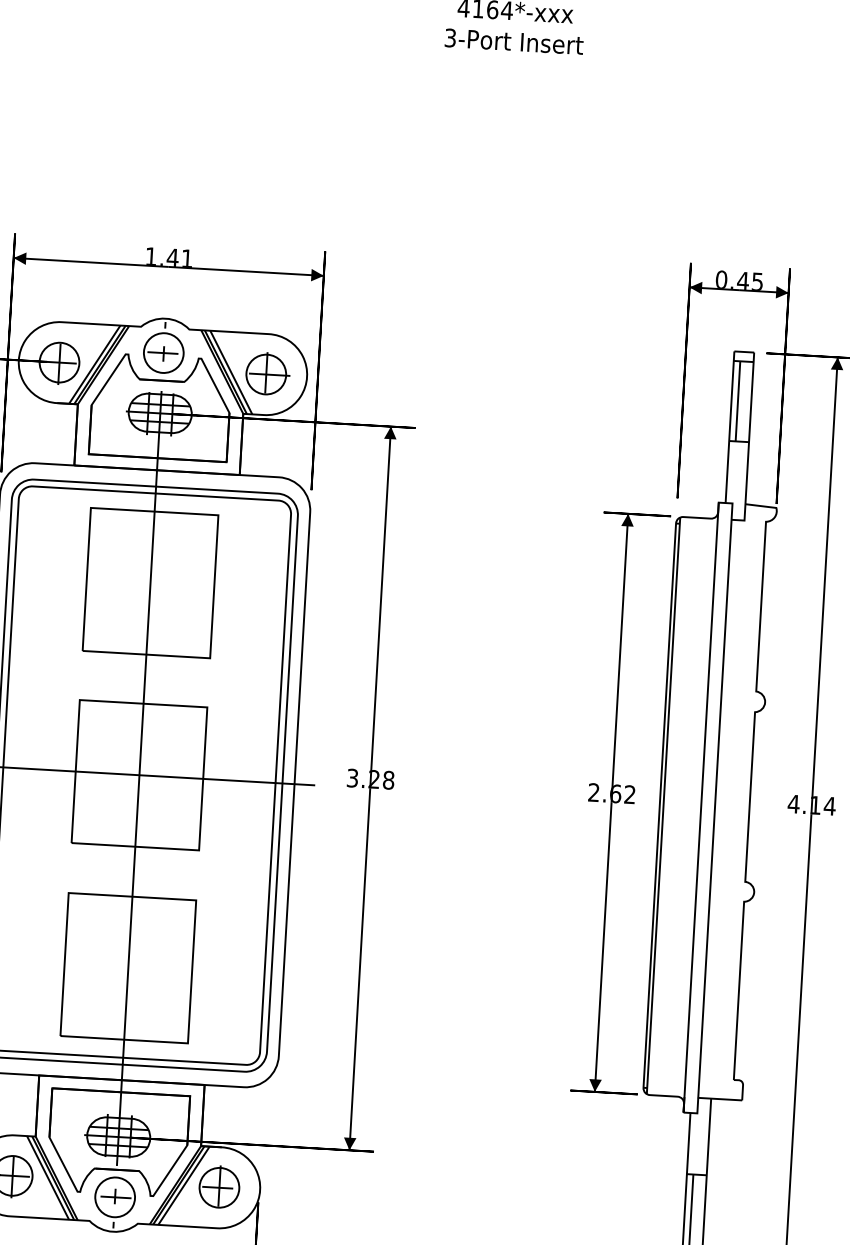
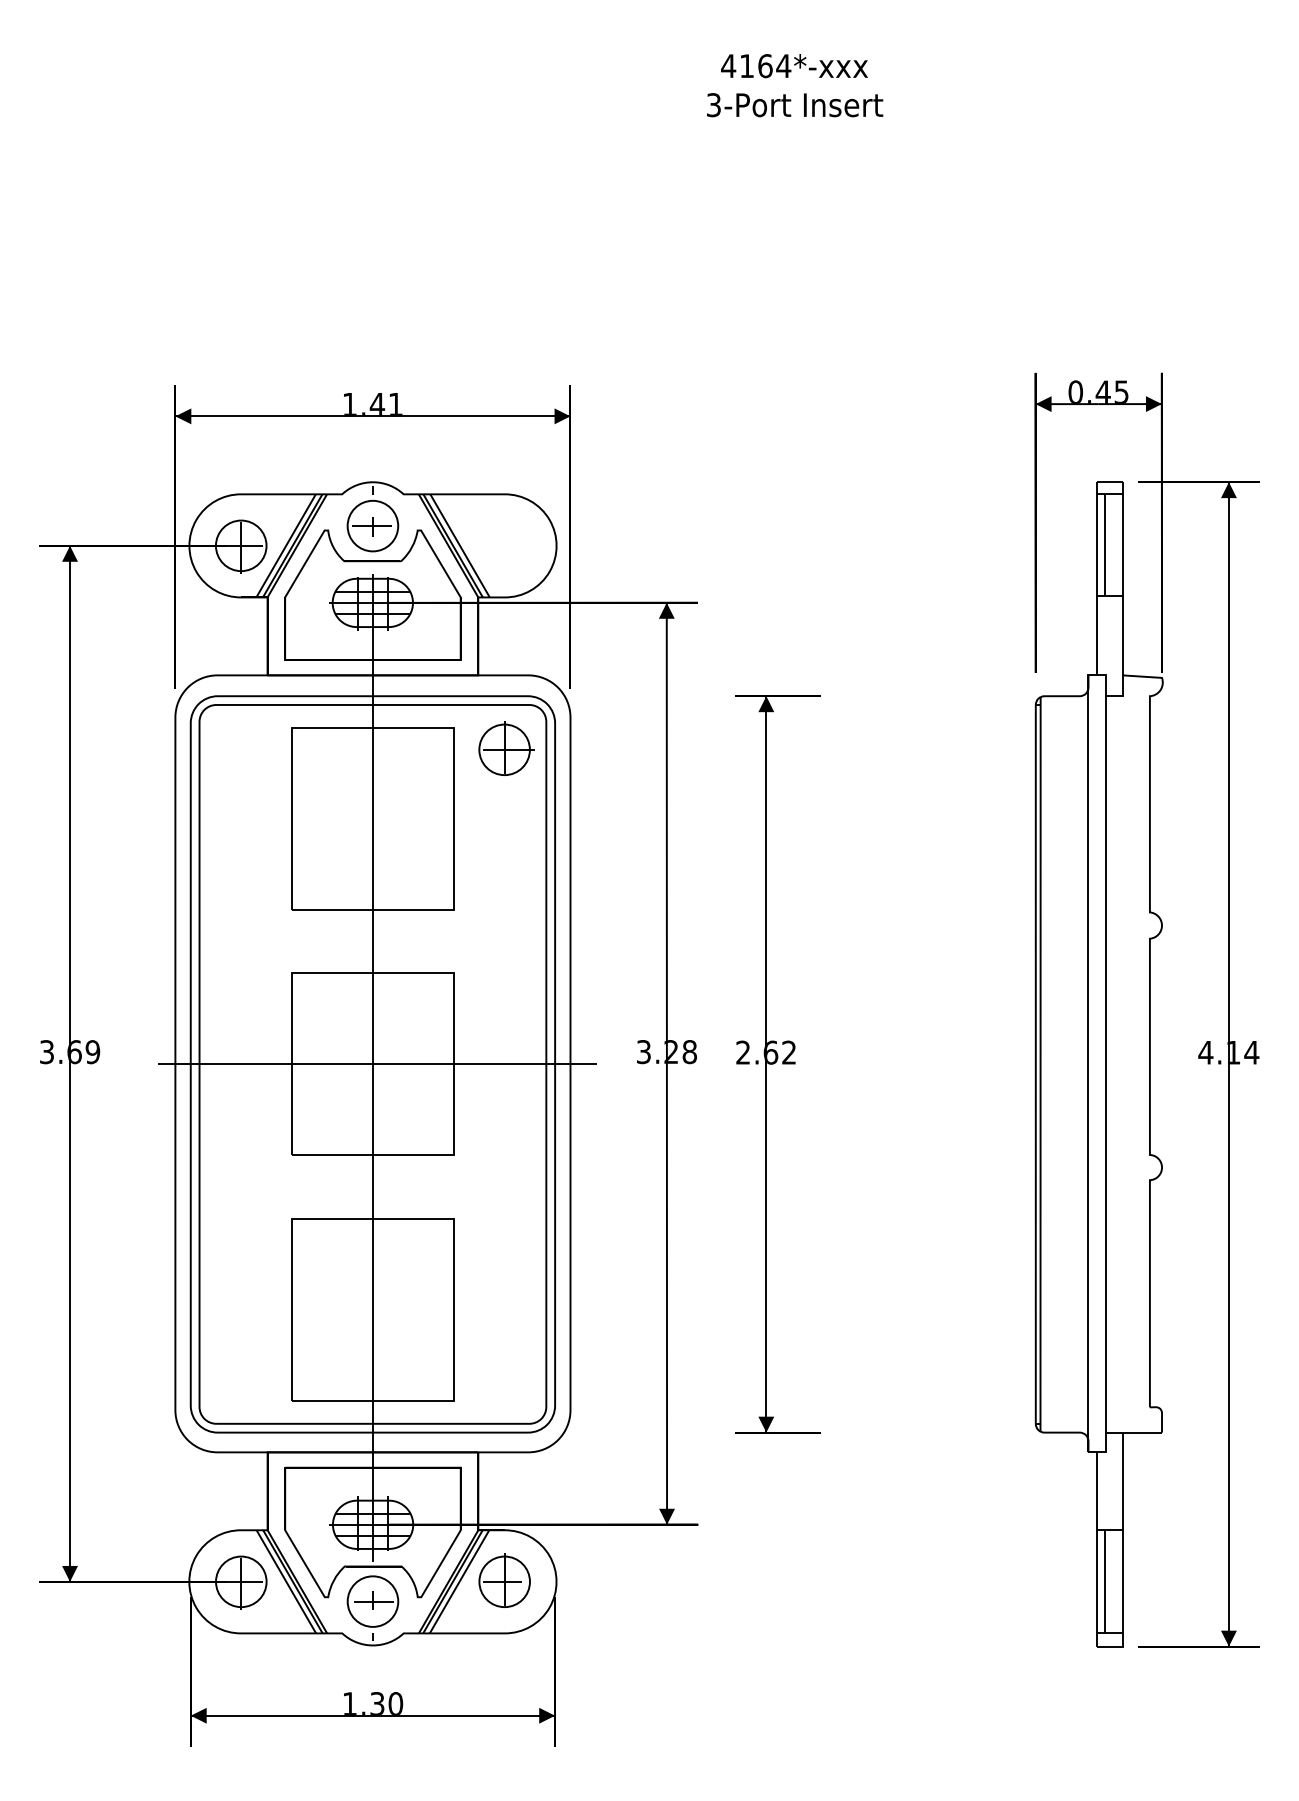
part: (267, 373) -> (506, 748), moved
part: (620, 803) -> (777, 1064), moved

